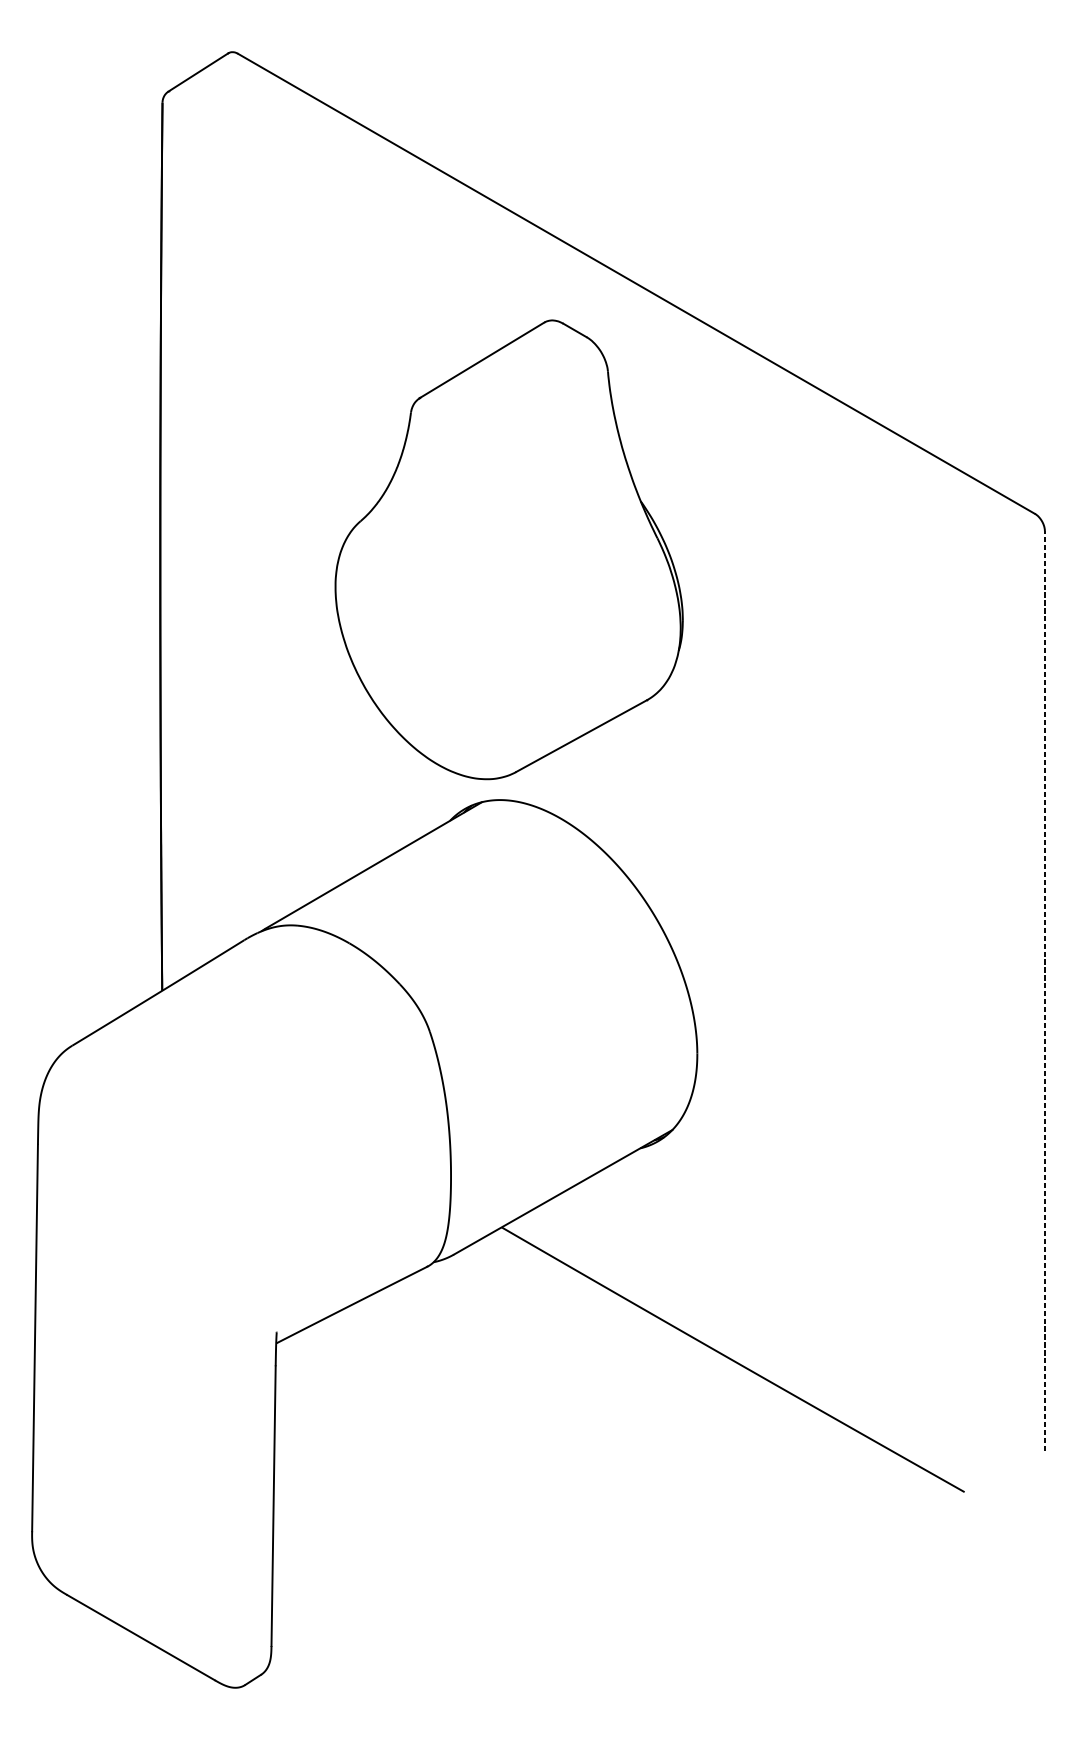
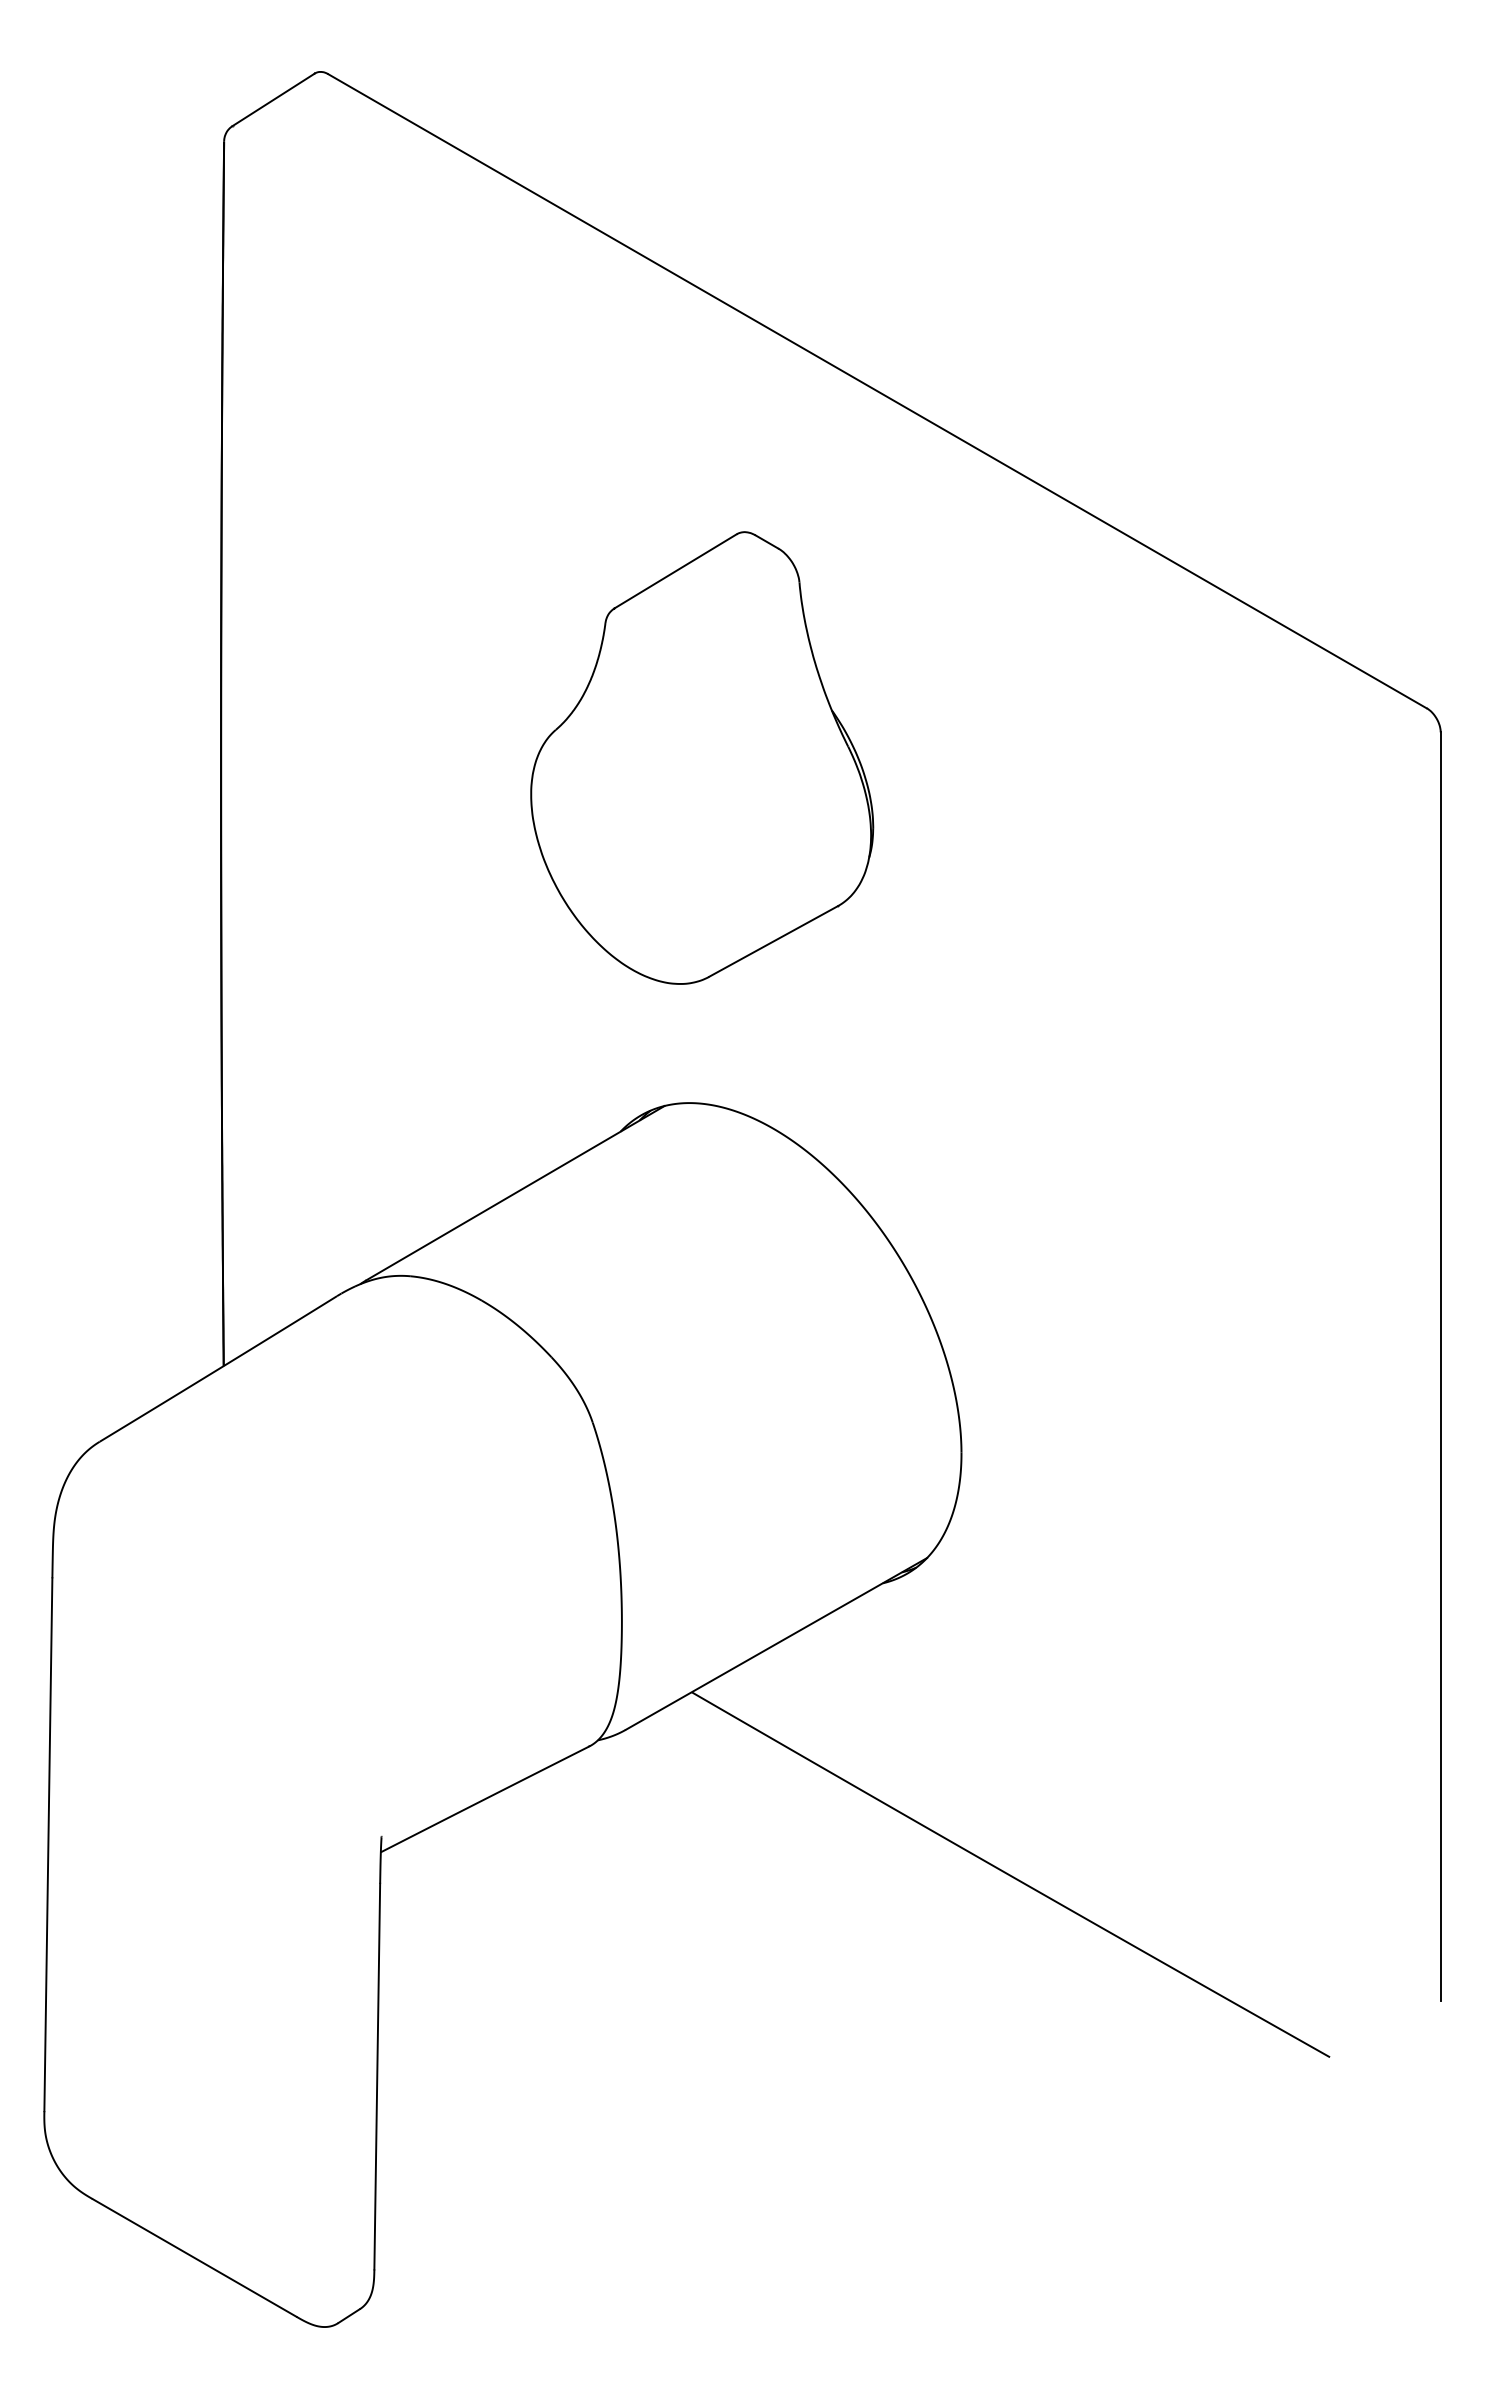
part: (509, 549) -> (702, 757), size x0.71
line: (1044, 991) -> (1440, 1366), dashed -> solid

